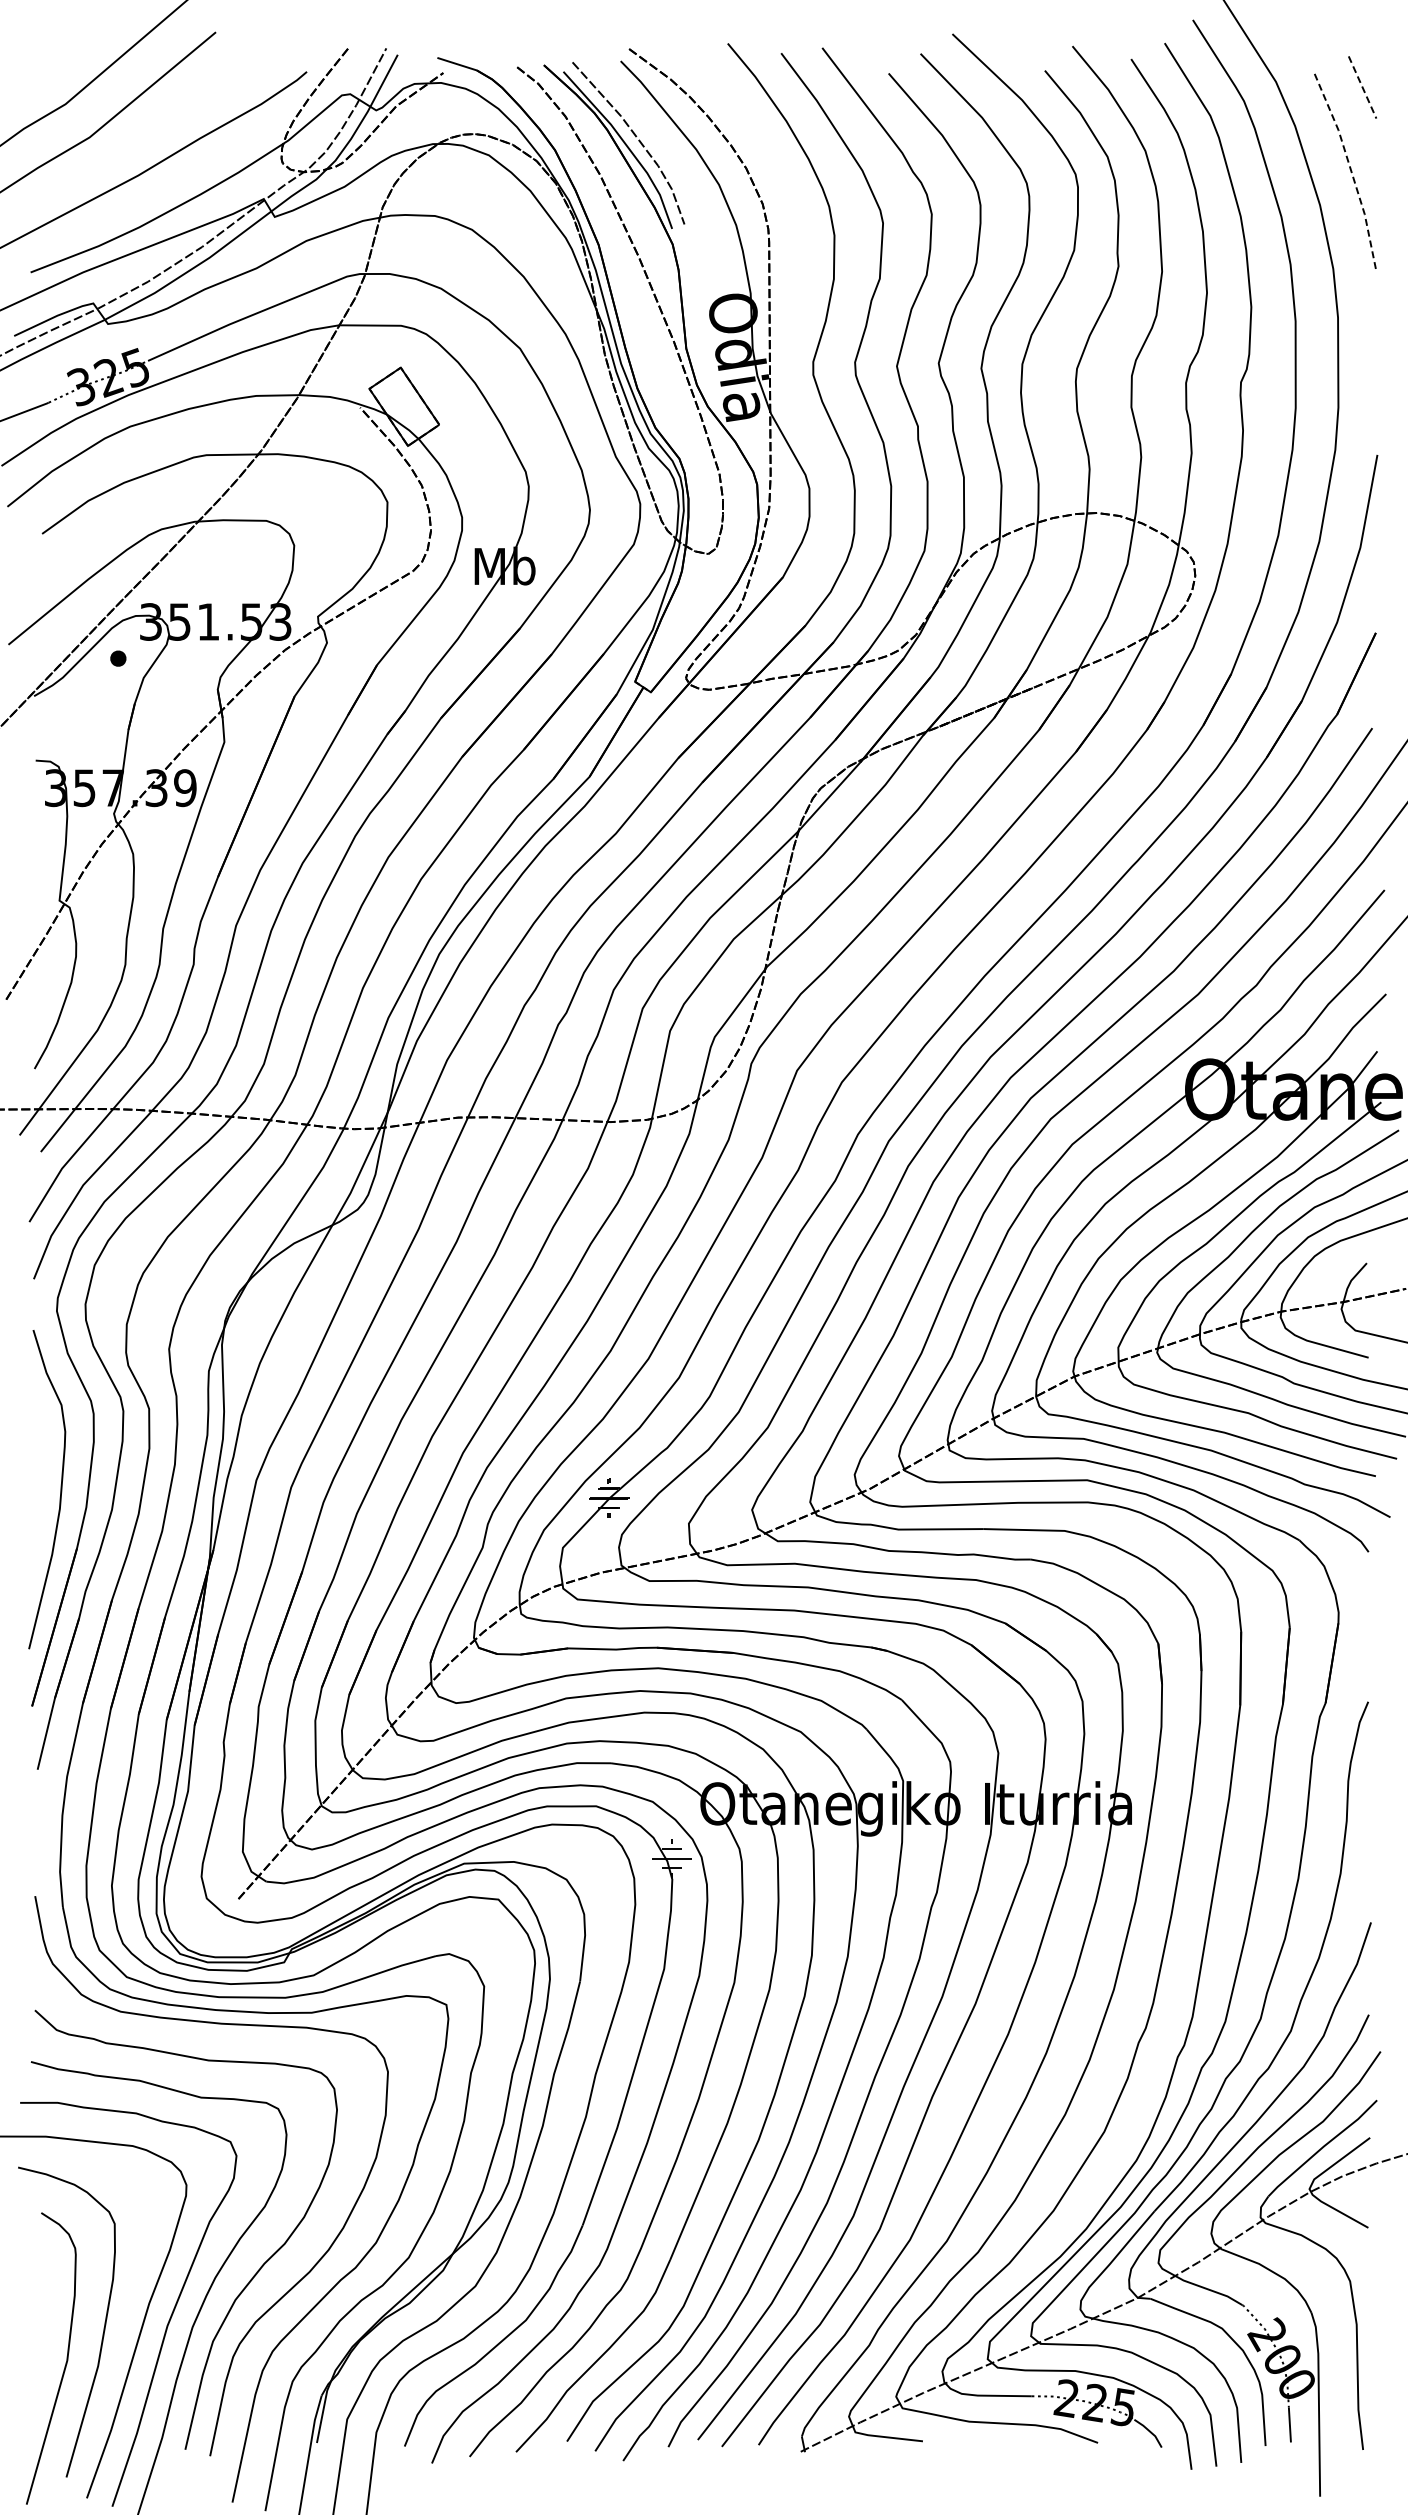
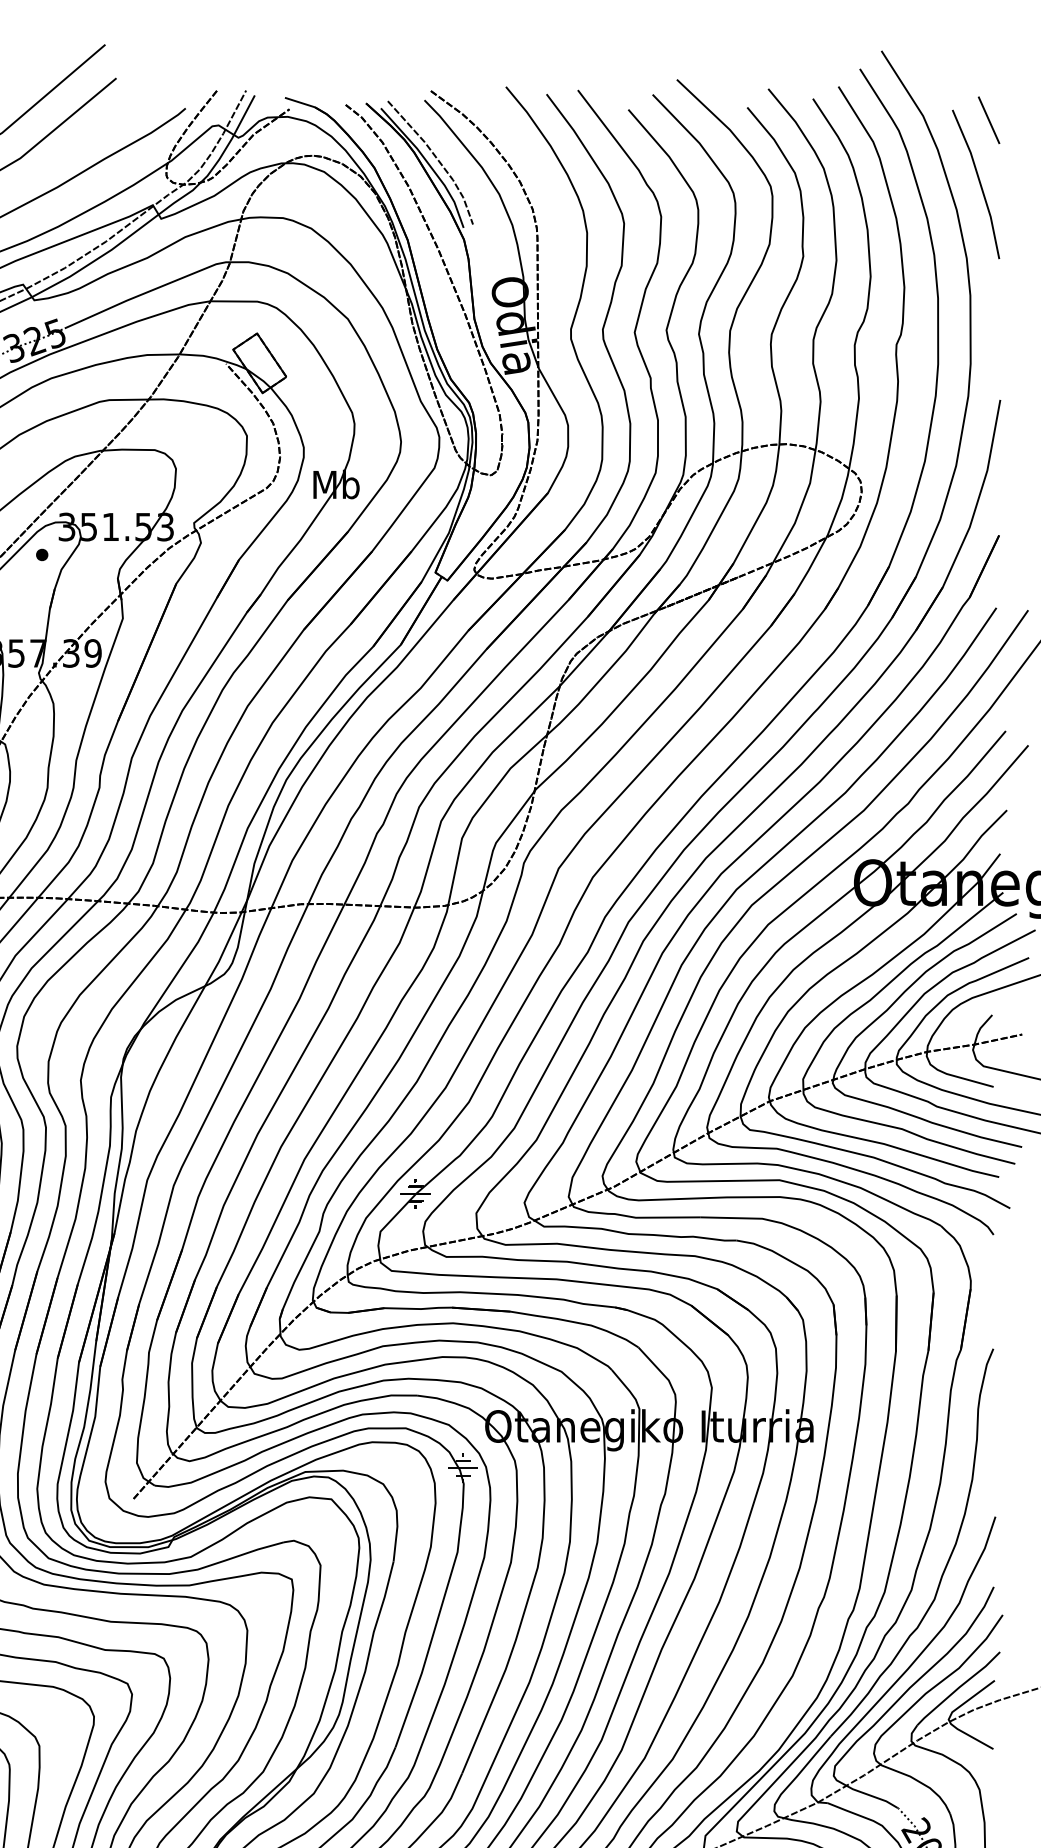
line: (1362, 87) -> (988, 120), dashed -> solid
line: (1350, 169) -> (979, 182), dashed -> solid

